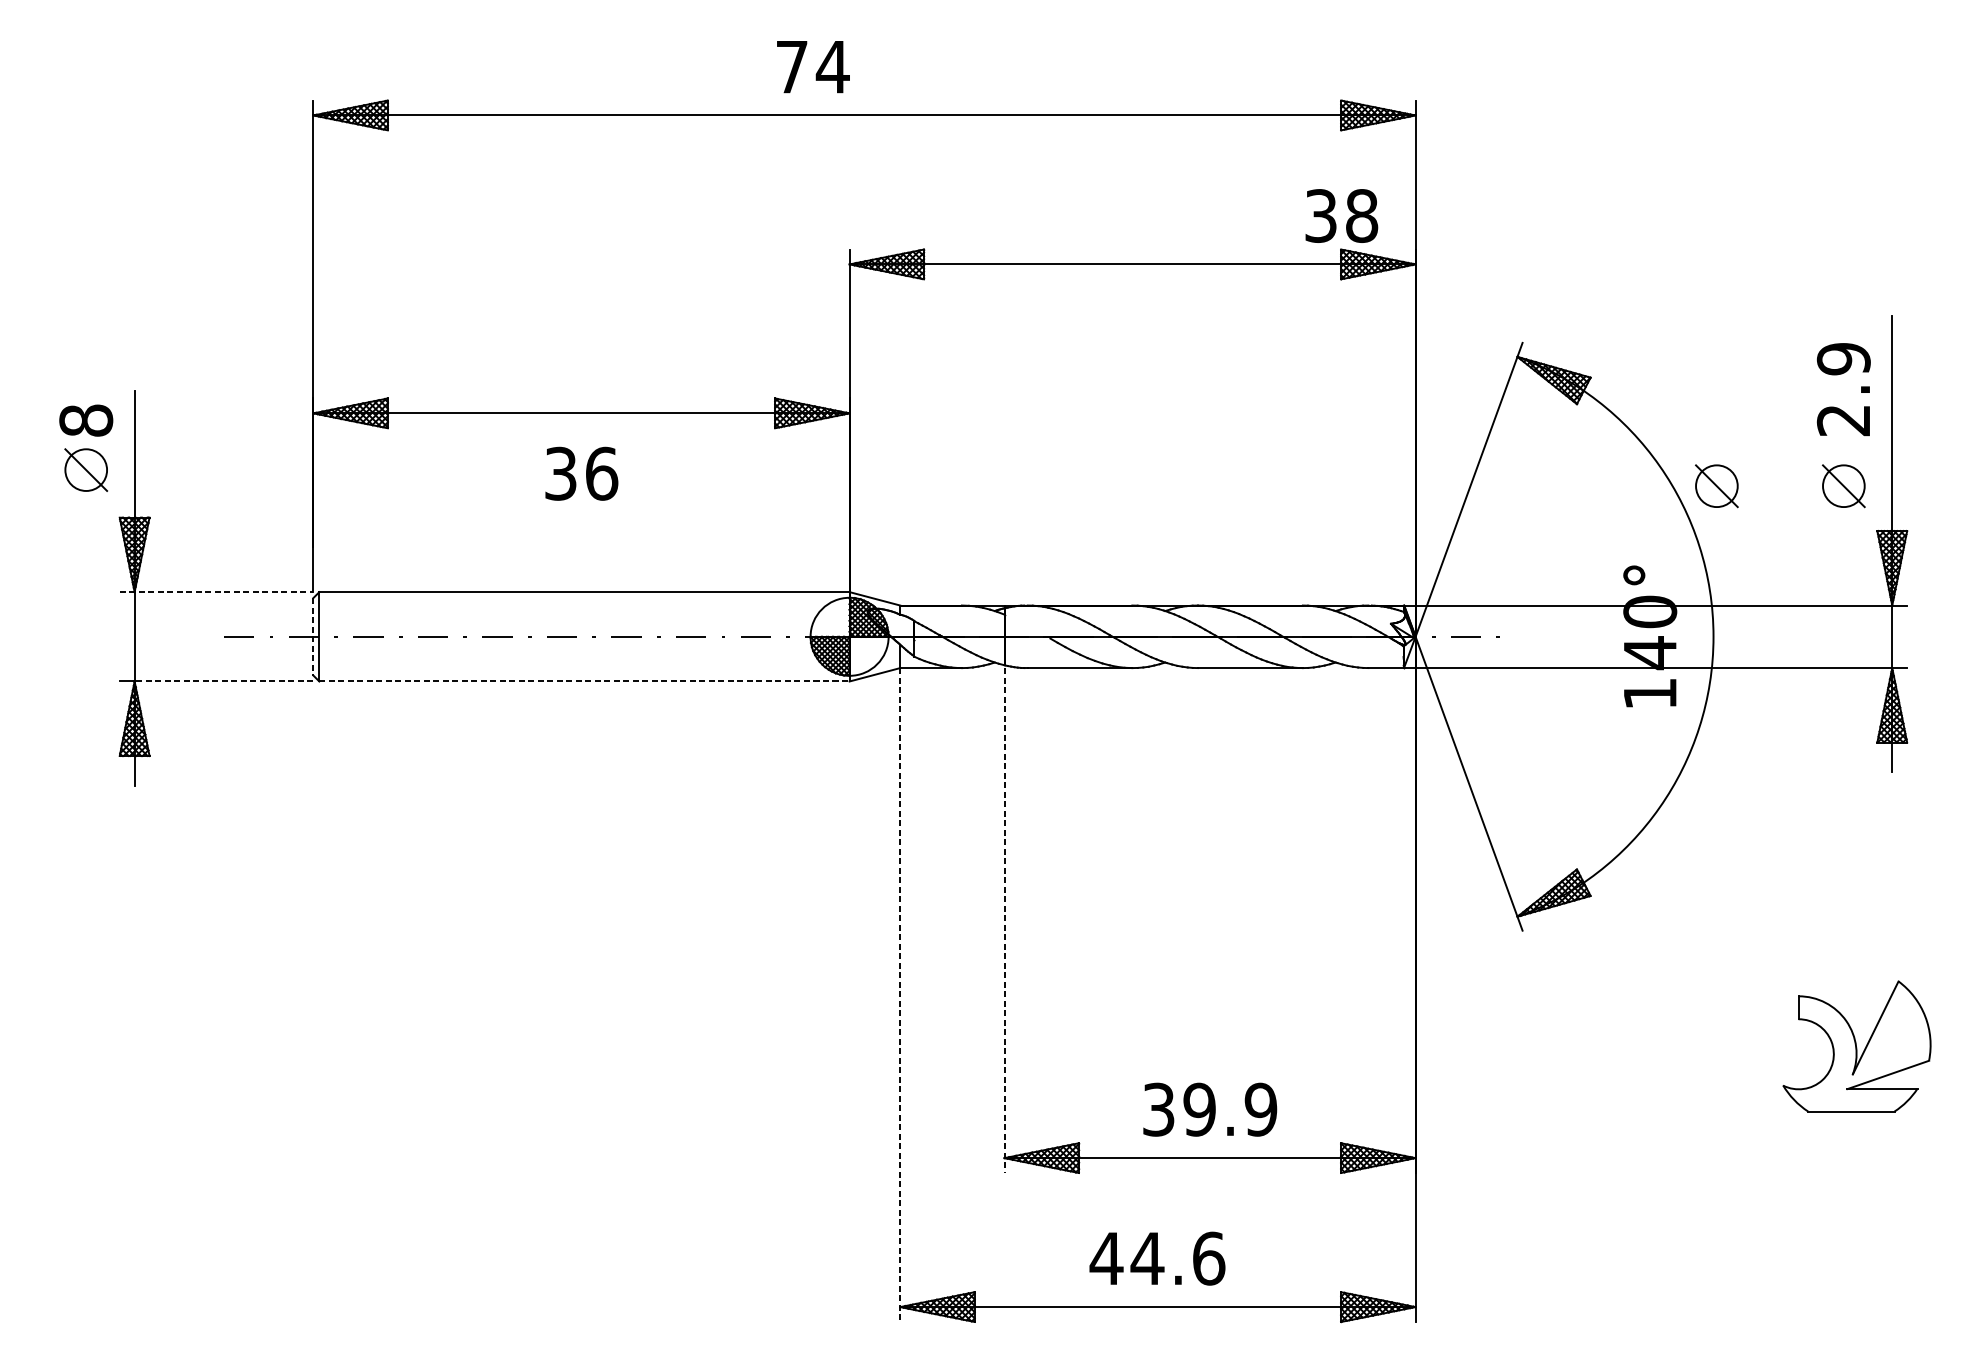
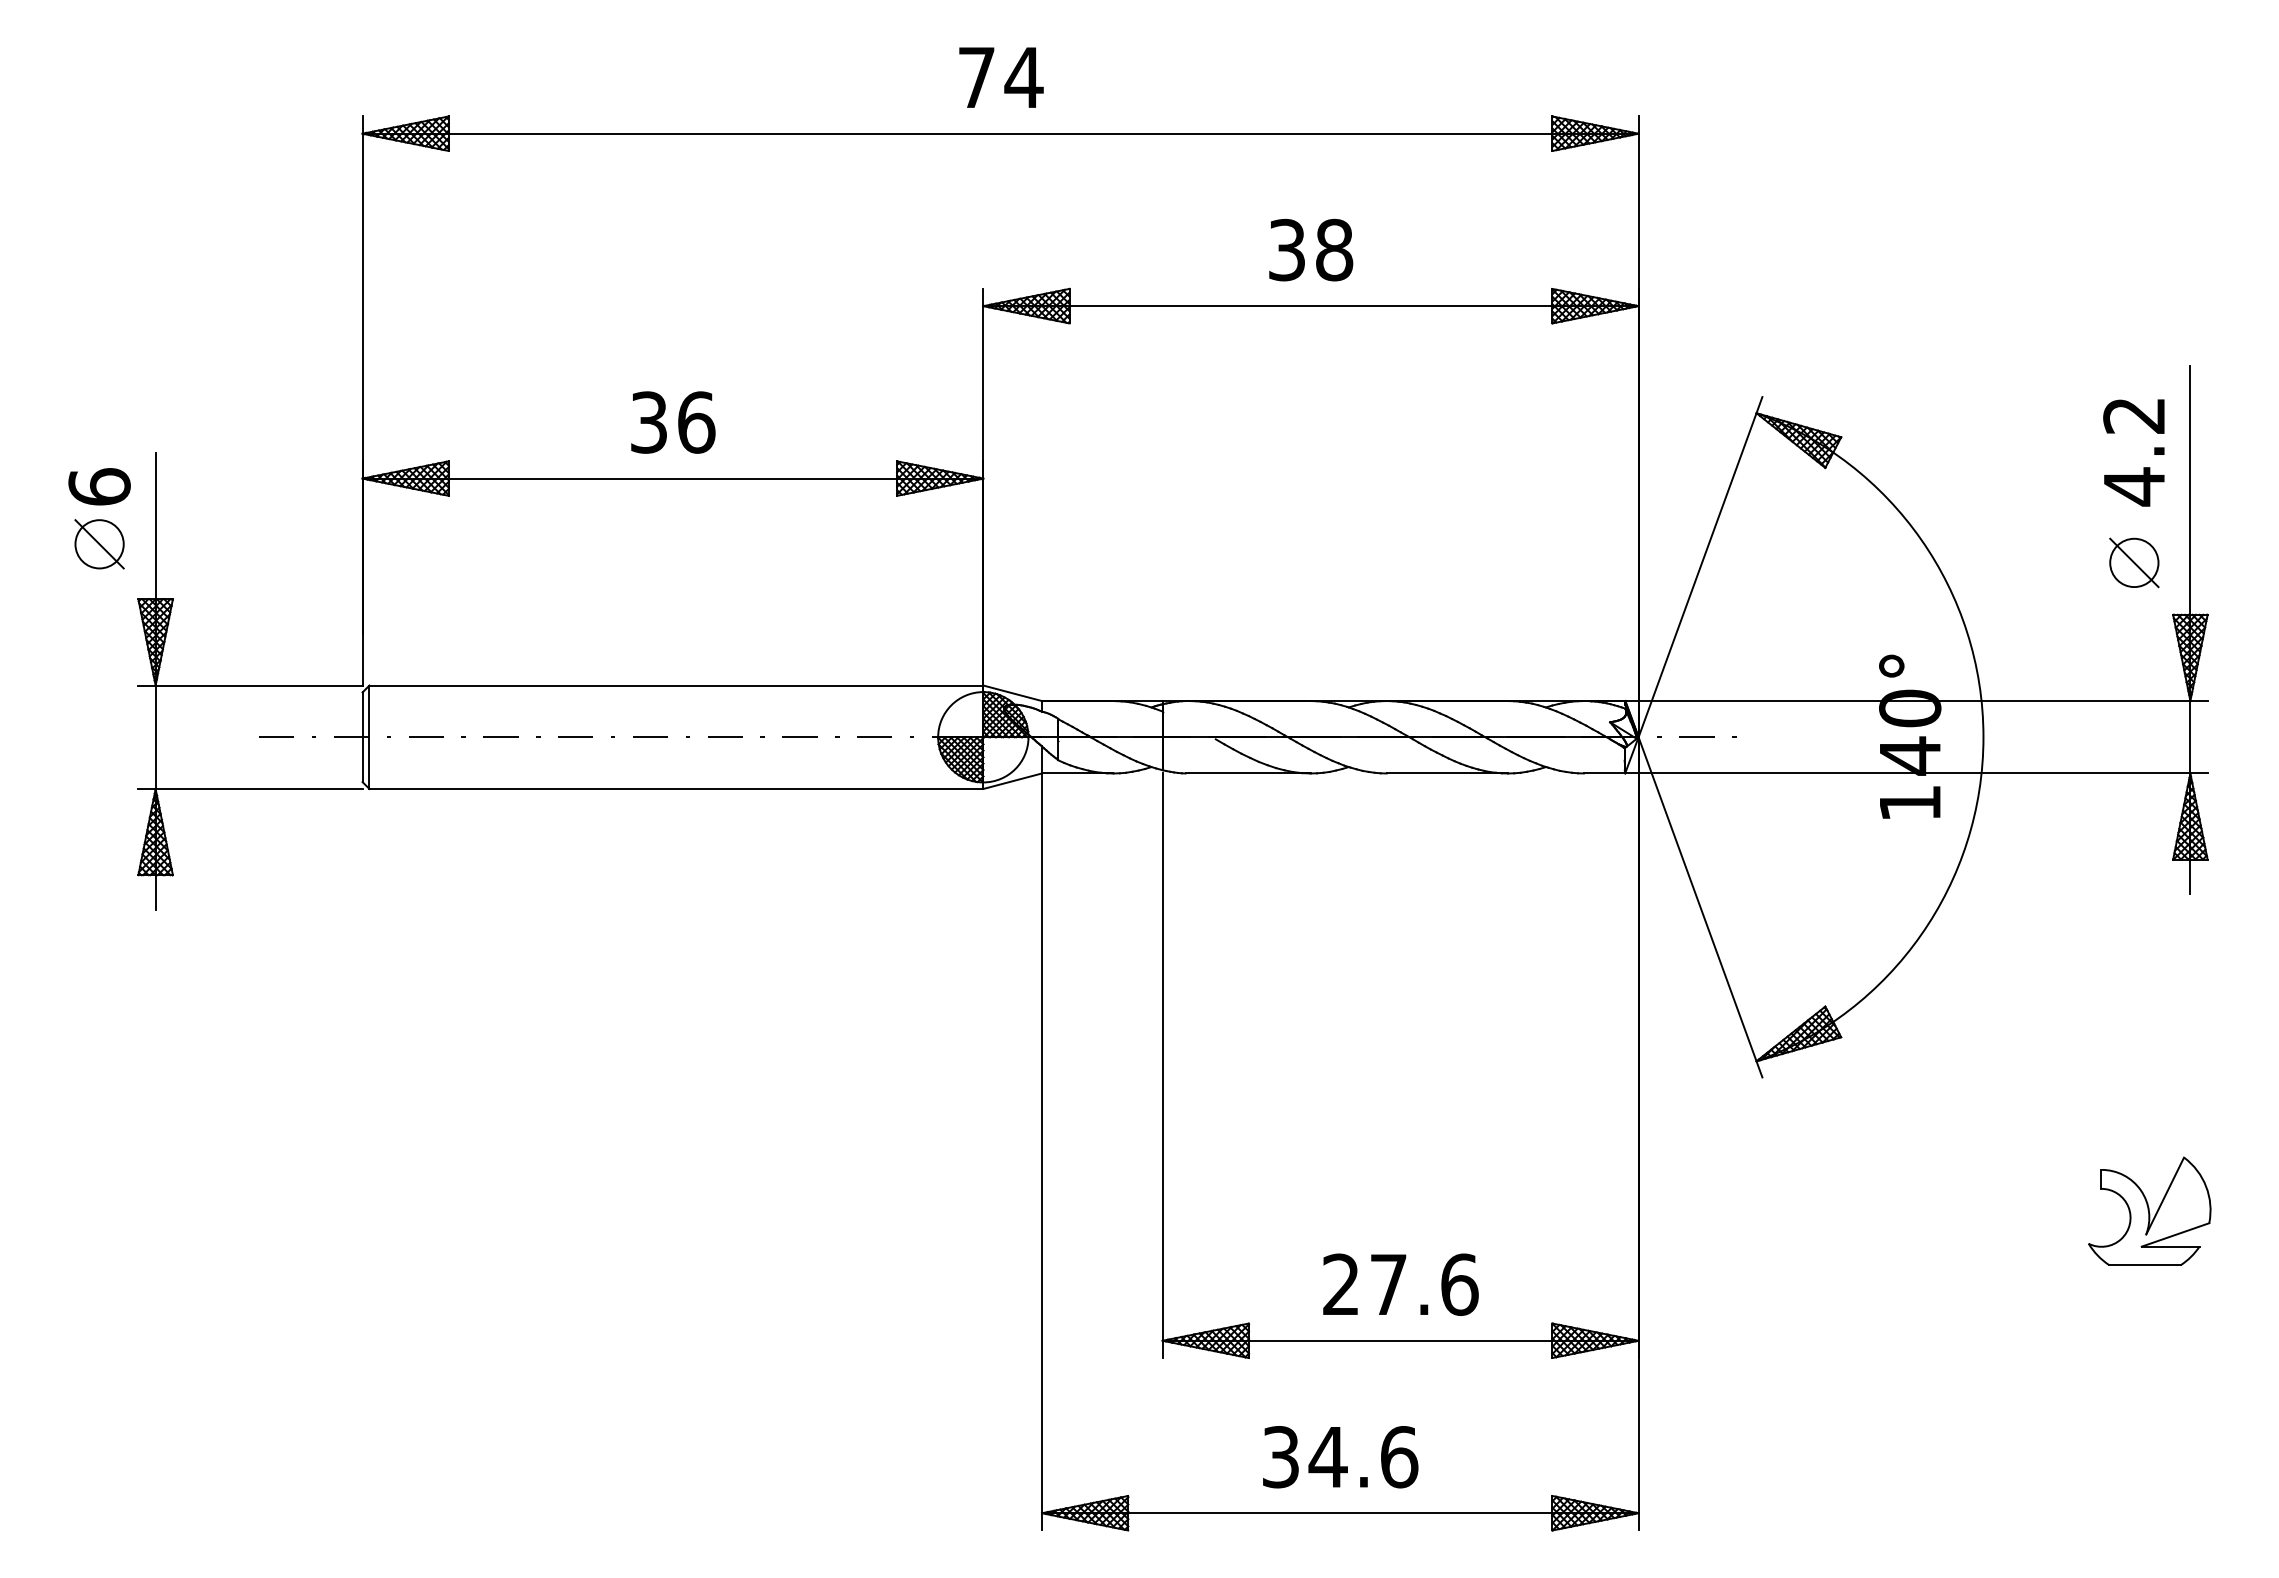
text: (813, 66) -> (1001, 77), moved
text: (1342, 215) -> (1311, 249), moved
text: (1843, 389) -> (2134, 451), 2.9 -> 4.2
text: (86, 420) -> (99, 486), 8 -> 6
text: (581, 473) -> (673, 422), moved
part: (1717, 485) -> (1987, 562), removed
line: (216, 592) -> (250, 685), dashed -> solid
line: (313, 637) -> (362, 737), dashed -> solid
line: (223, 681) -> (258, 789), dashed -> solid
line: (584, 681) -> (676, 789), dashed -> solid
line: (1004, 921) -> (1162, 1066), dashed -> solid
line: (899, 995) -> (1041, 1152), dashed -> solid
part: (1856, 1045) -> (2149, 1210), size x0.71
text: (1209, 1109) -> (1400, 1284), 39.9 -> 27.6
text: (1106, 1258) -> (1280, 1457), 44.6 -> 34.6

